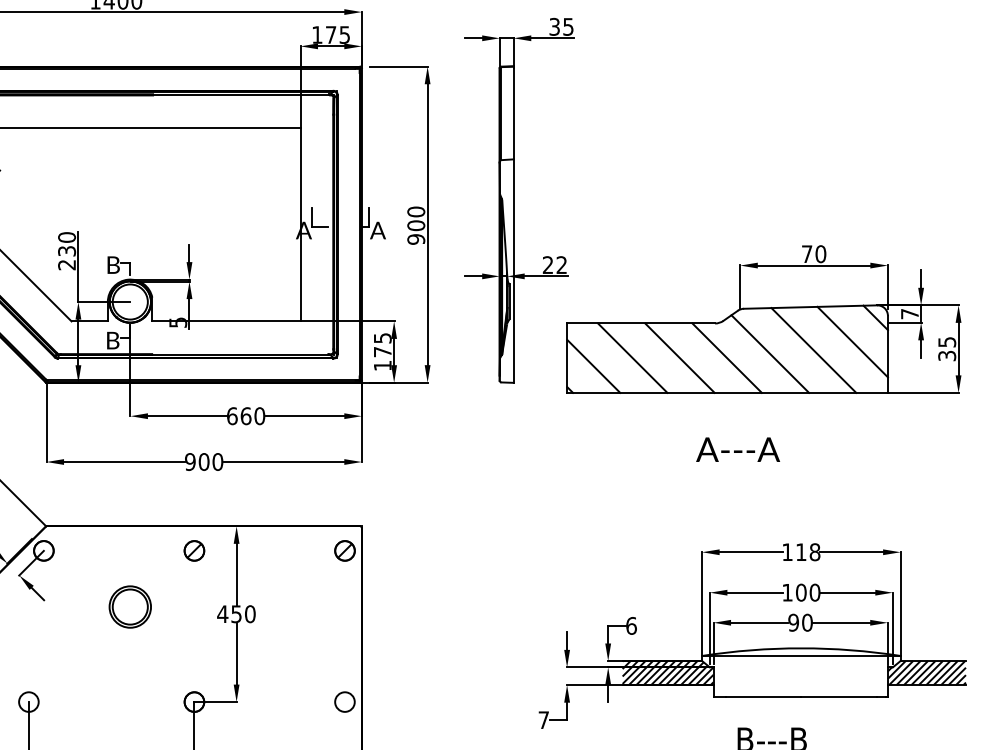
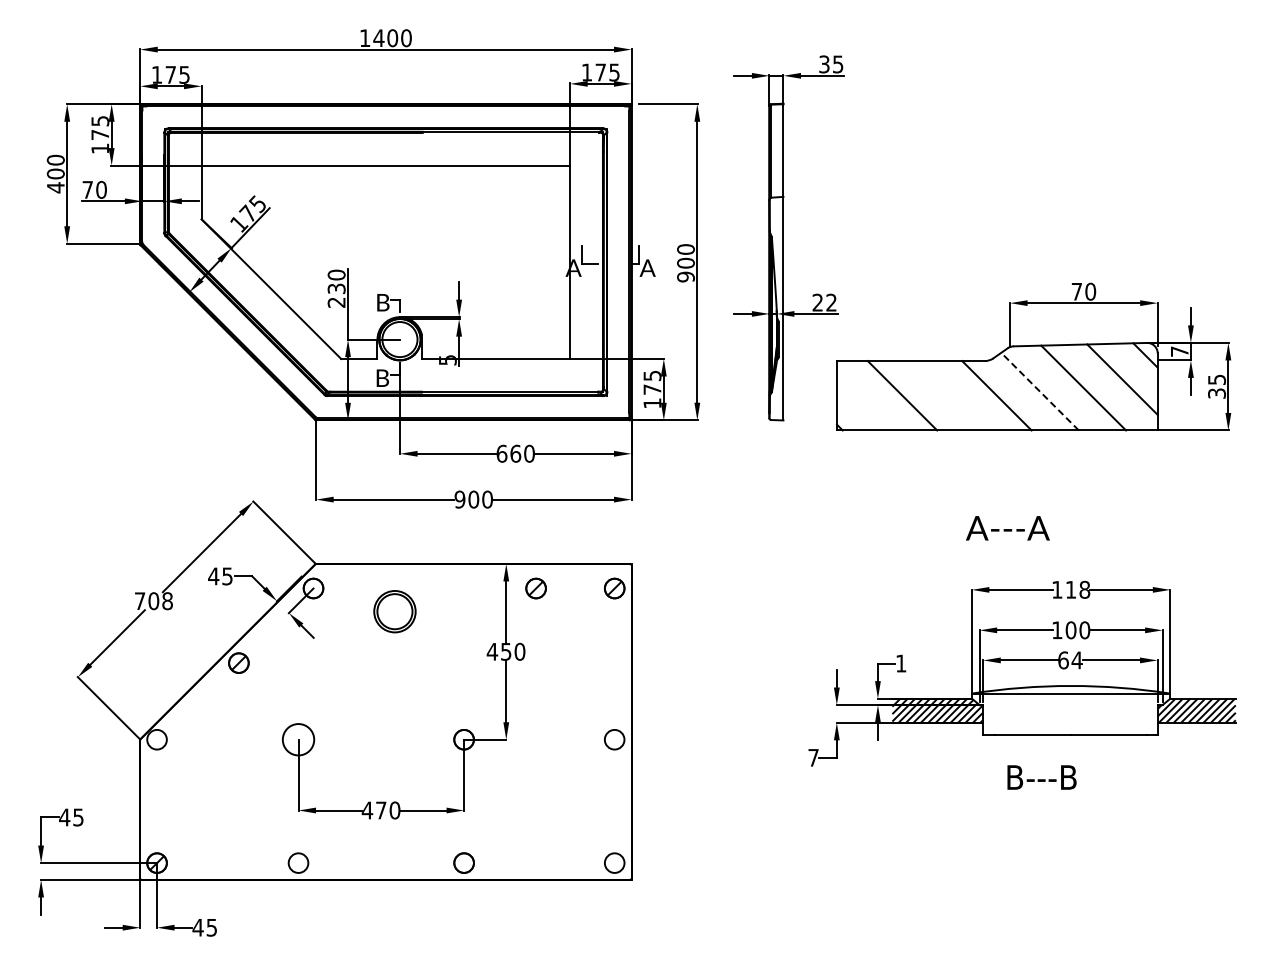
line: (770, 353) -> (1040, 391), solid -> dashed
line: (679, 357) -> (949, 395), removed
line: (593, 365) -> (863, 403), removed
text: (737, 449) -> (1007, 528), moved
part: (193, 550) -> (535, 588), moved
part: (129, 606) -> (394, 611), moved
text: (800, 622) -> (1070, 660), 90 -> 64
text: (631, 625) -> (901, 663), 6 -> 1
circle: (28, 701) -> (298, 739), size x1.6

